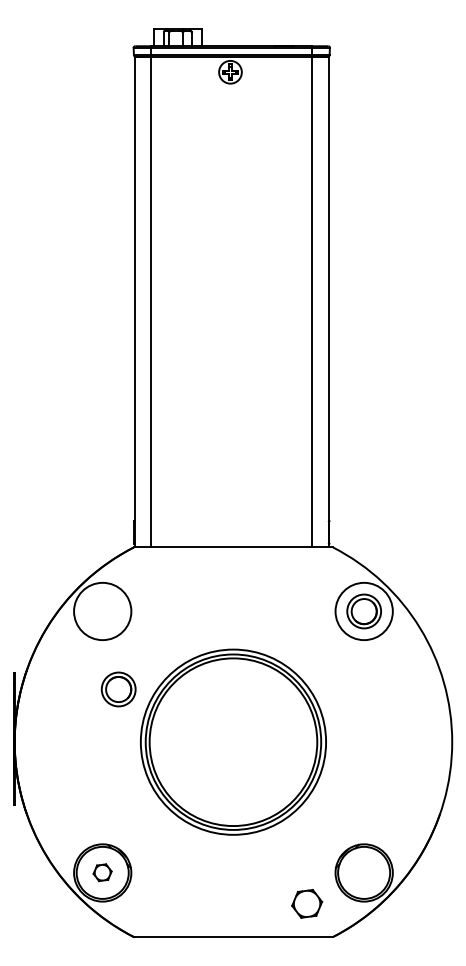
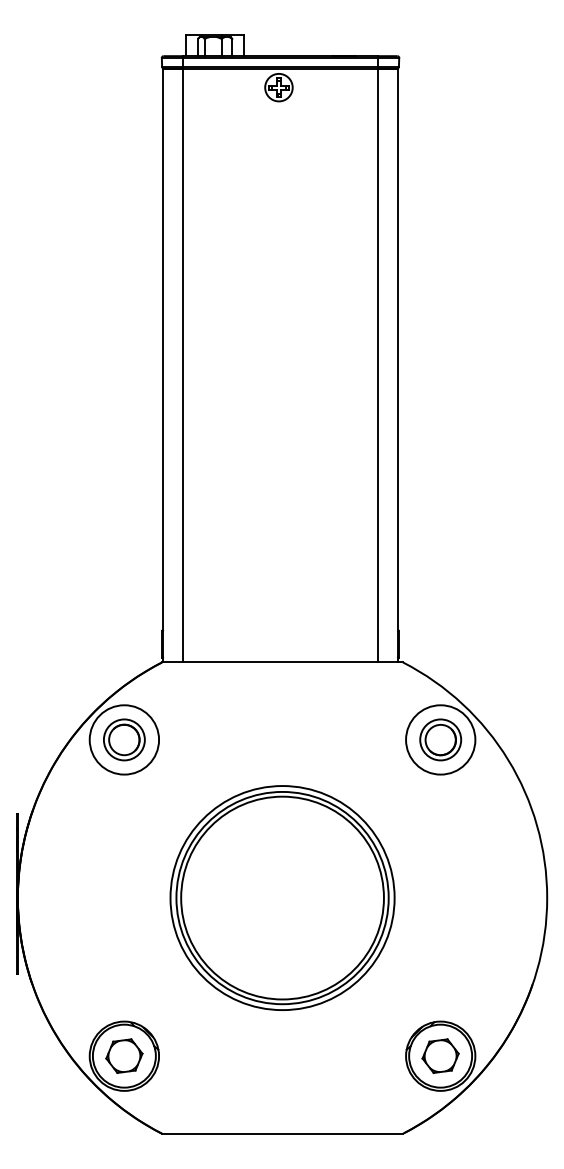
part: (118, 689) -> (124, 739), moved
part: (102, 872) -> (124, 1055), size x1.67
part: (307, 903) -> (441, 1055), moved

